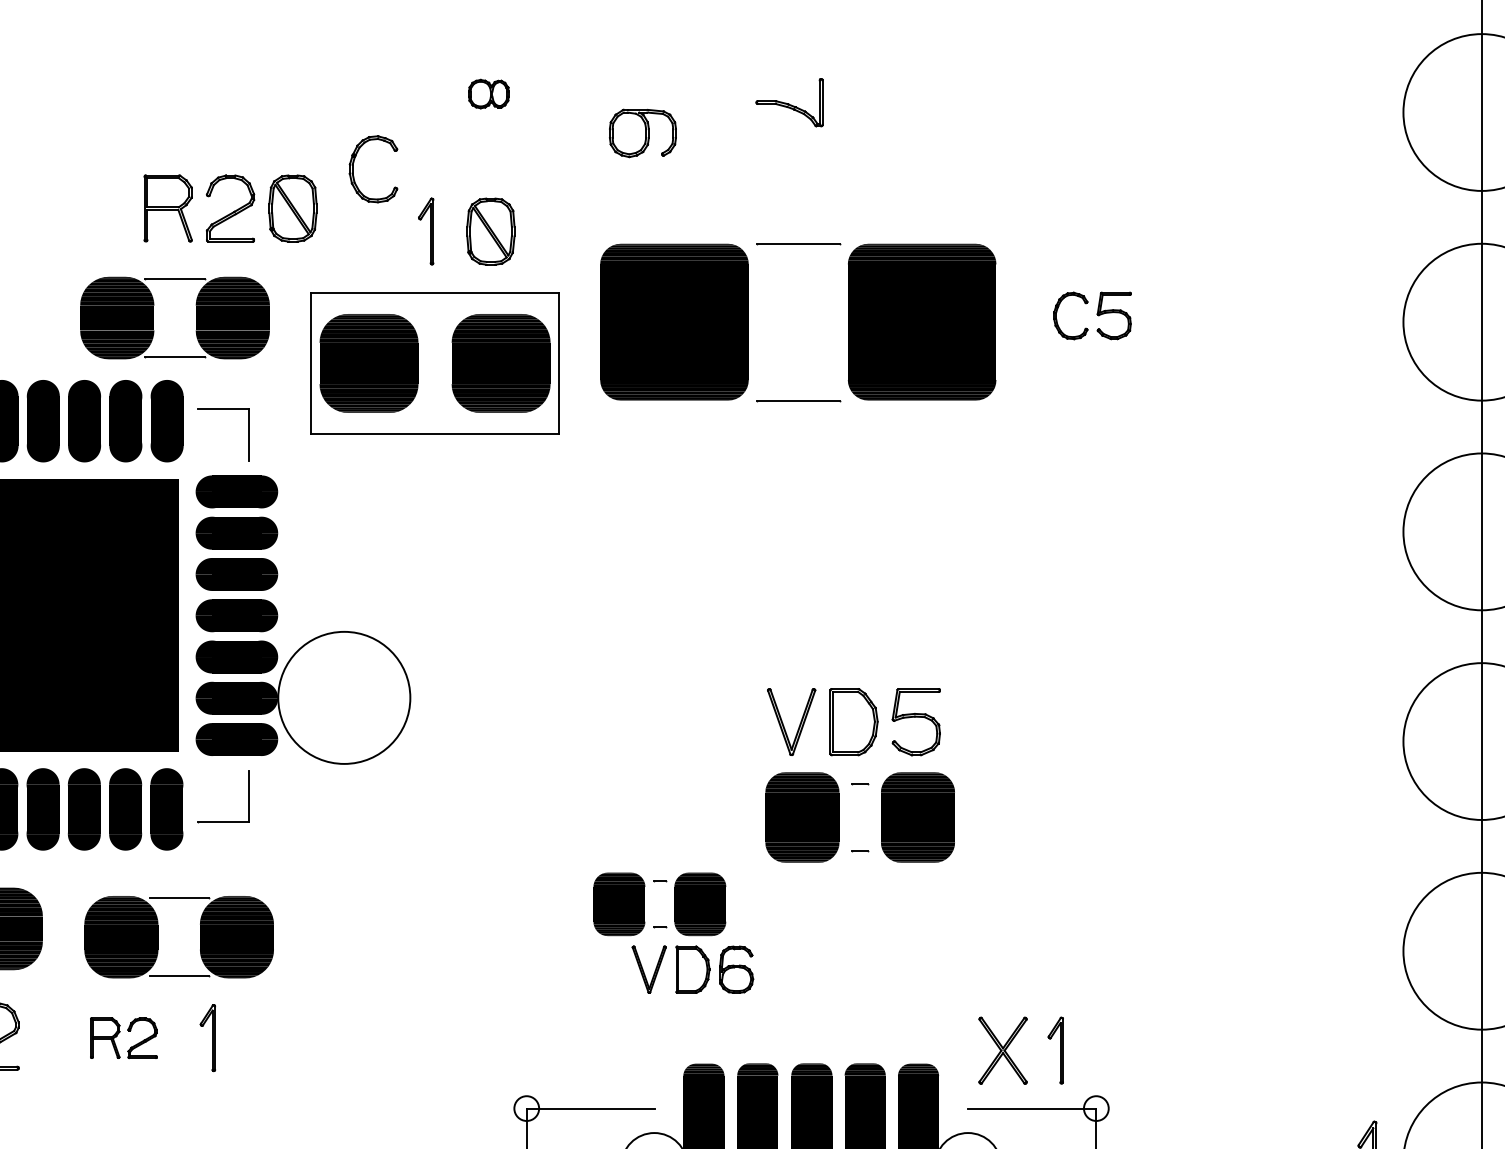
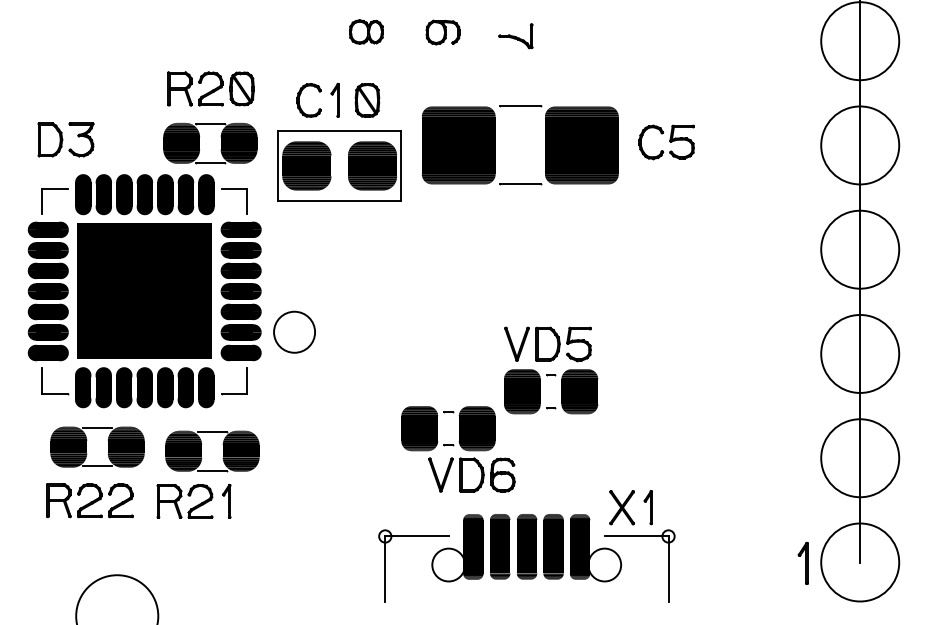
part: (488, 93) -> (366, 31), size x1.67
part: (641, 133) -> (442, 32), moved
part: (356, 161) -> (300, 96), moved
part: (229, 207) -> (210, 88), moved
part: (1092, 316) -> (666, 142), size x1.43
circle: (344, 696) -> (294, 331), size x0.62
part: (673, 933) -> (458, 449), size x1.43
part: (122, 1038) -> (184, 501), size x1.67

